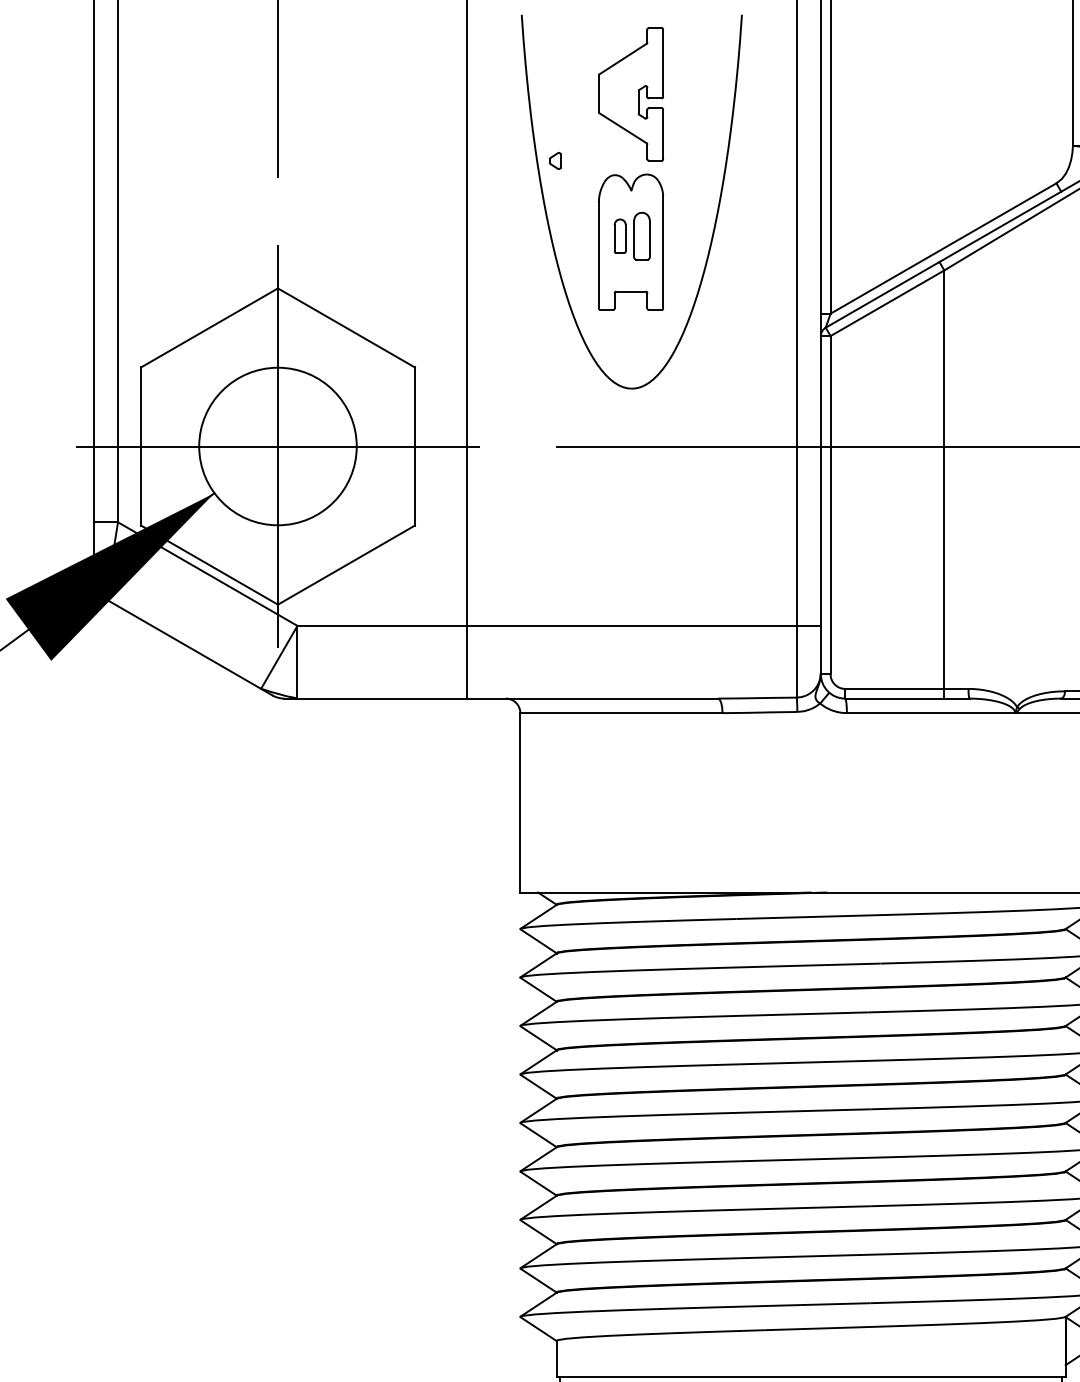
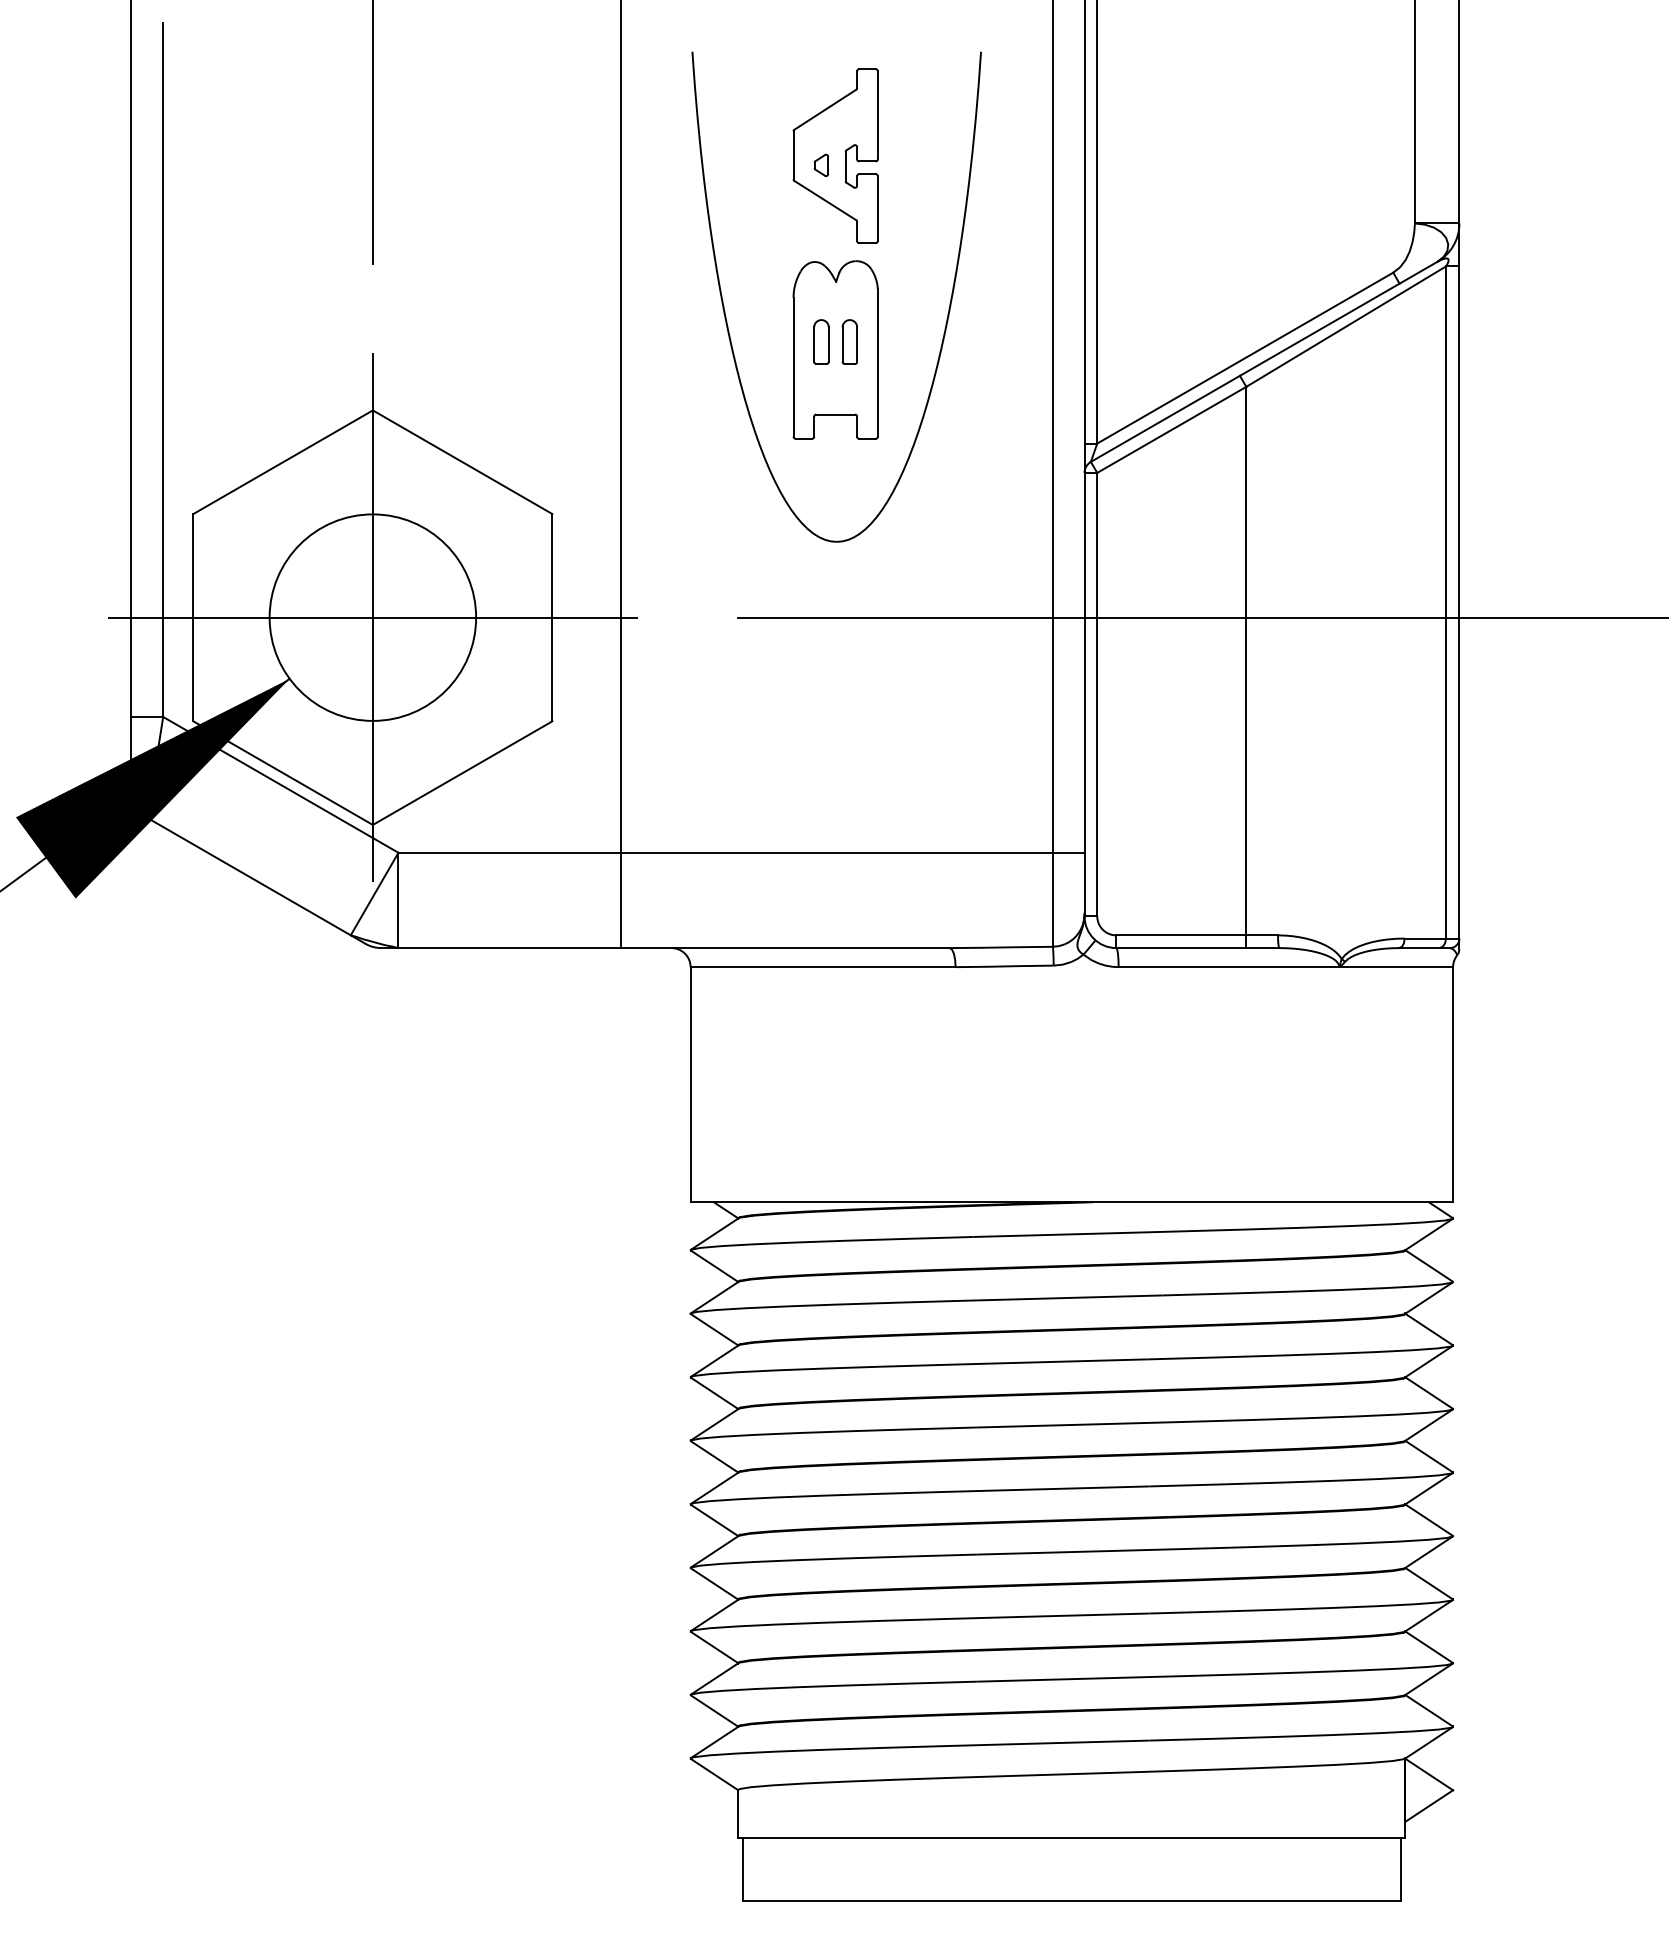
part: (555, 160) -> (821, 164), moved
part: (641, 235) -> (849, 341), size x0.71

